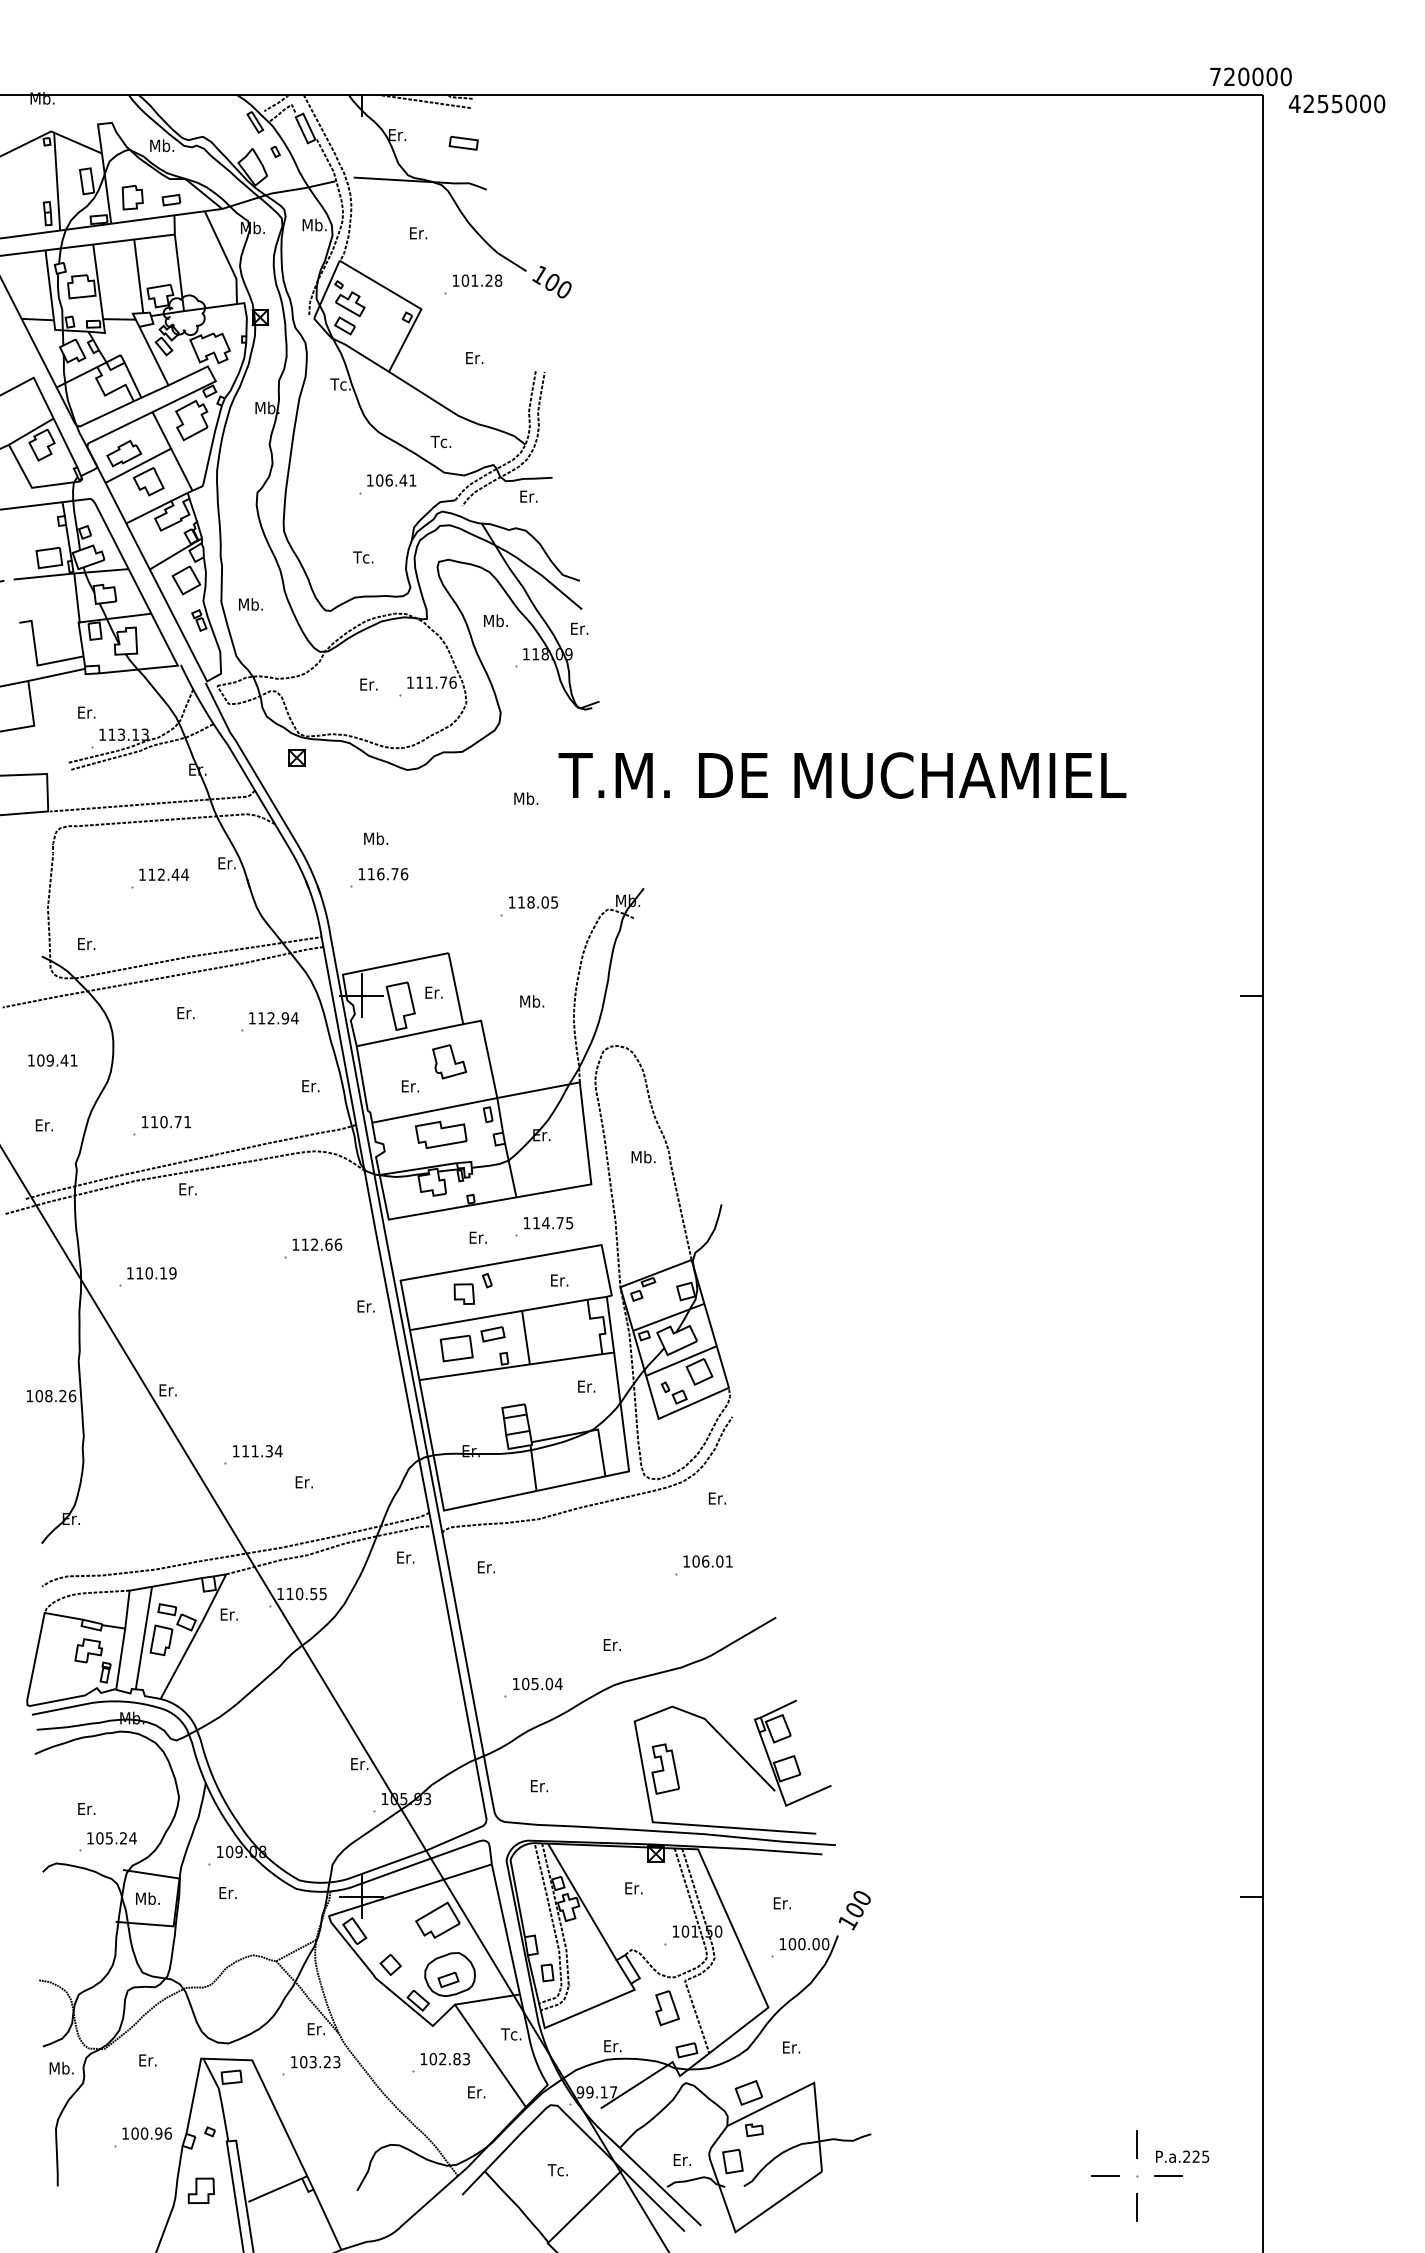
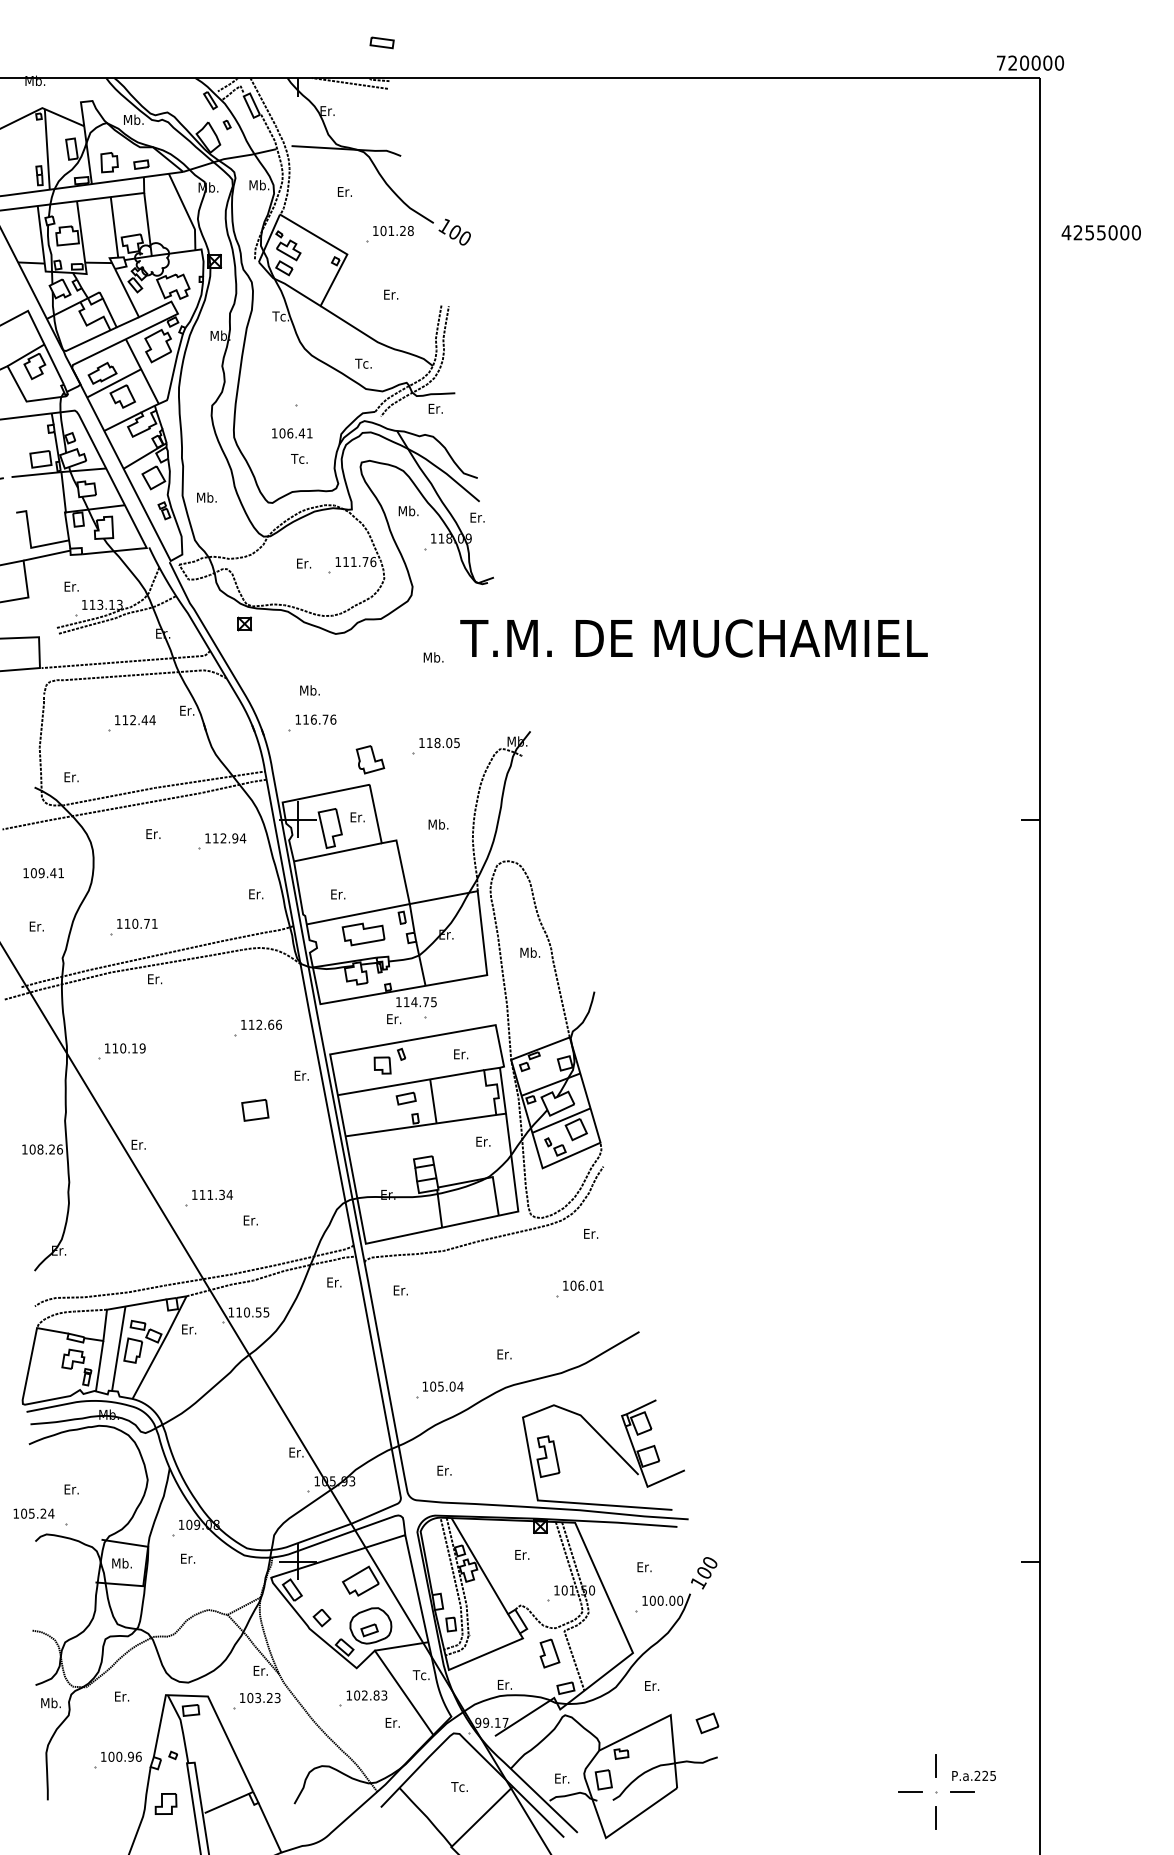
text: (1336, 103) -> (1100, 232), moved
part: (463, 142) -> (381, 42), moved
text: (391, 480) -> (292, 433), moved
part: (449, 1061) -> (370, 759), moved
text: (548, 1223) -> (416, 1002), moved
part: (456, 1348) -> (255, 1110), moved
text: (111, 1838) -> (33, 1513), moved
part: (748, 2092) -> (707, 1723), moved

